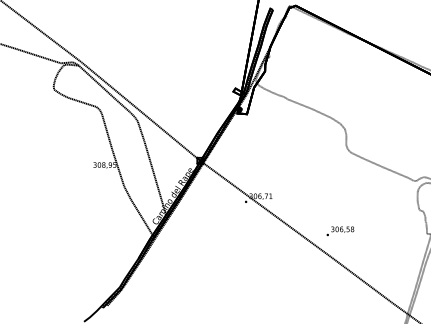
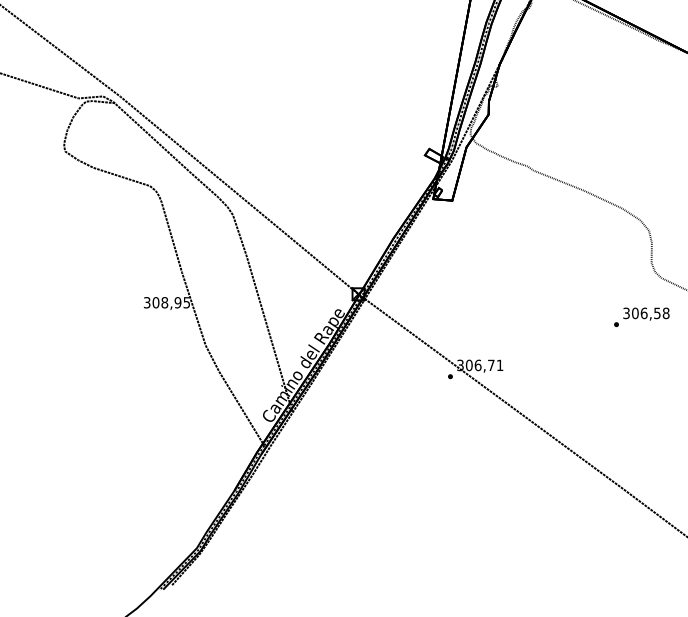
text: (340, 231) -> (642, 317), moved

